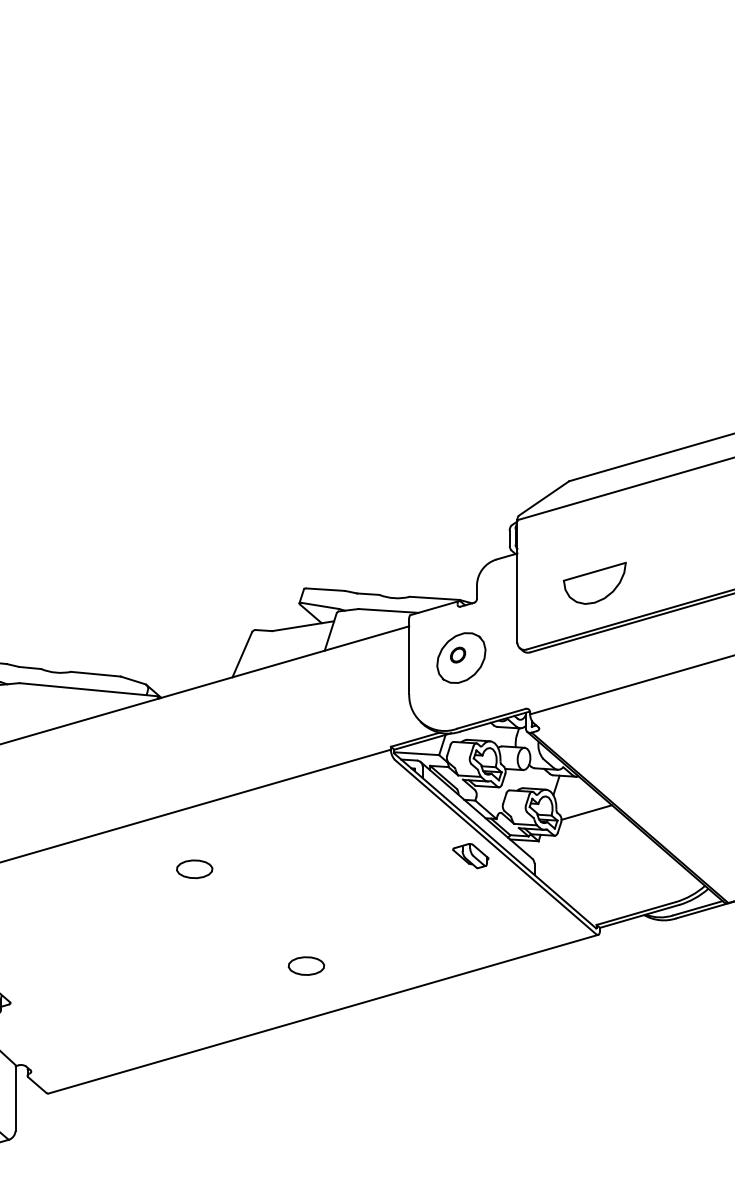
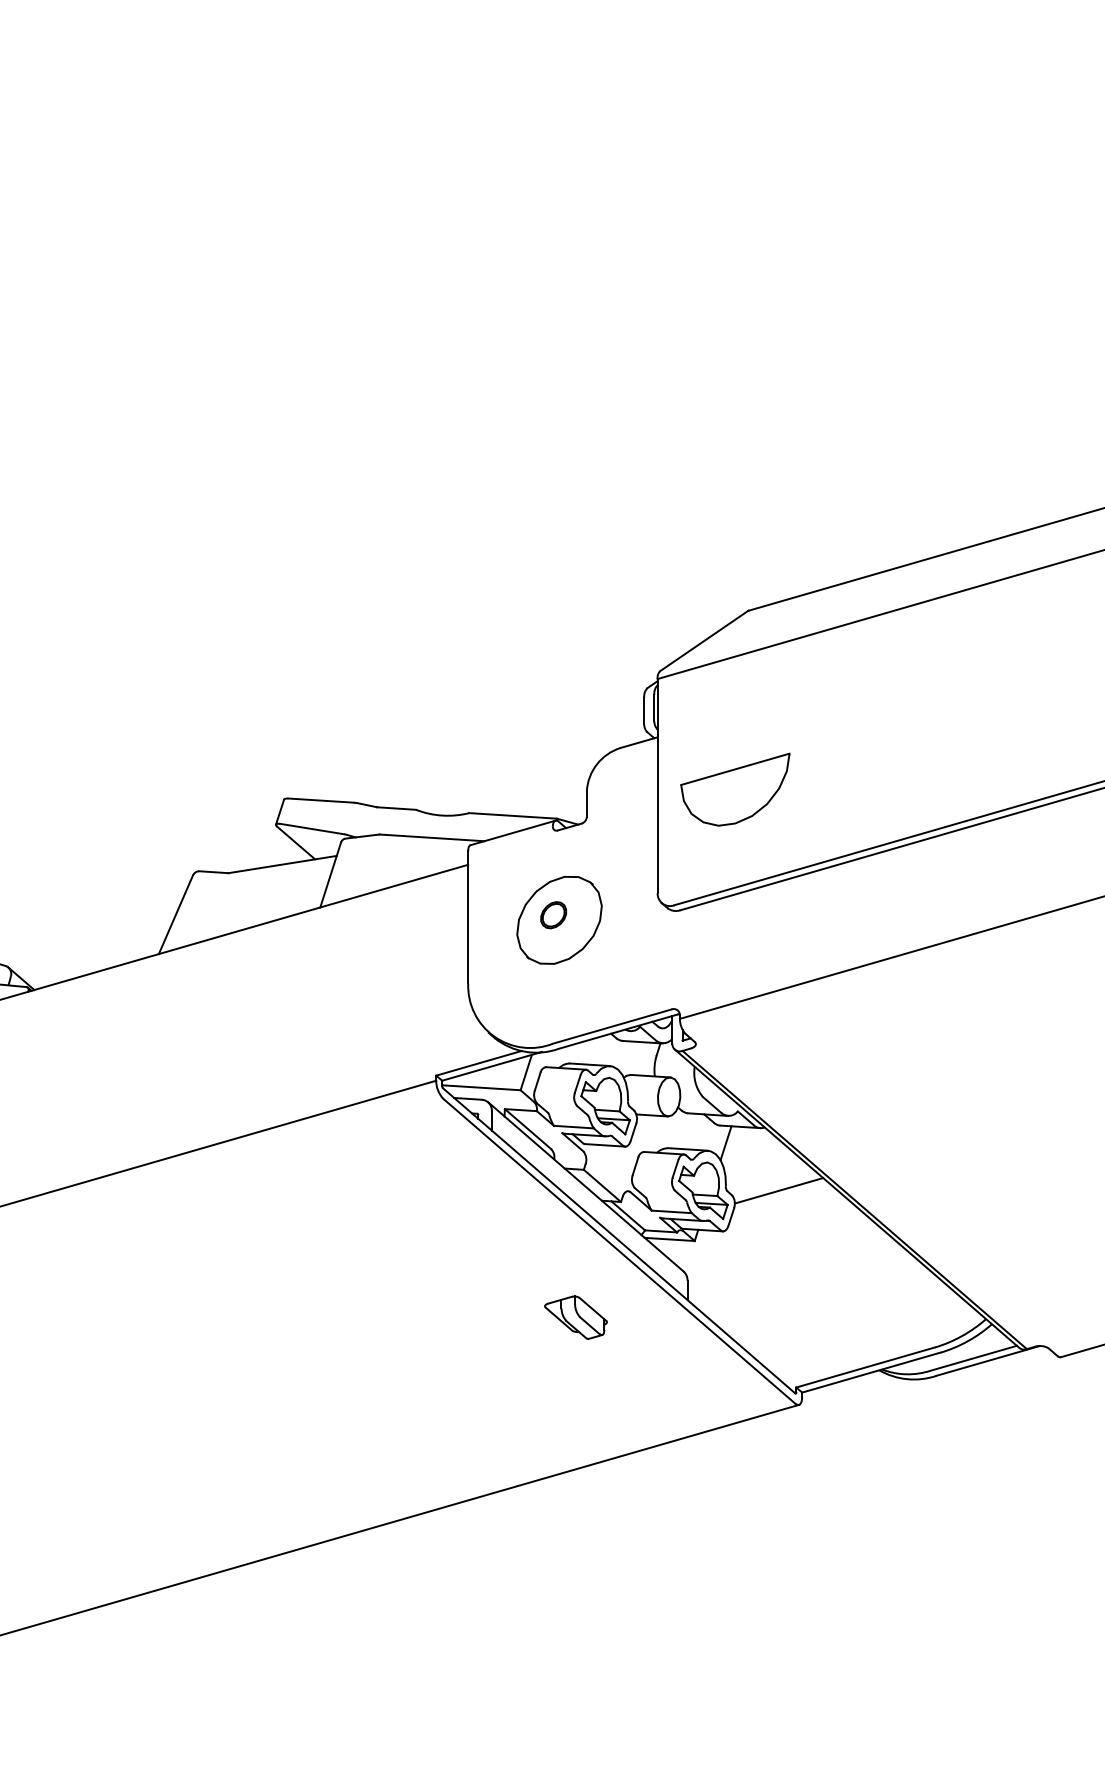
part: (594, 582) -> (734, 788), moved
part: (470, 856) -> (575, 1318), moved
part: (194, 869) -> (92, 1290), removed
part: (306, 965) -> (288, 1458), removed

